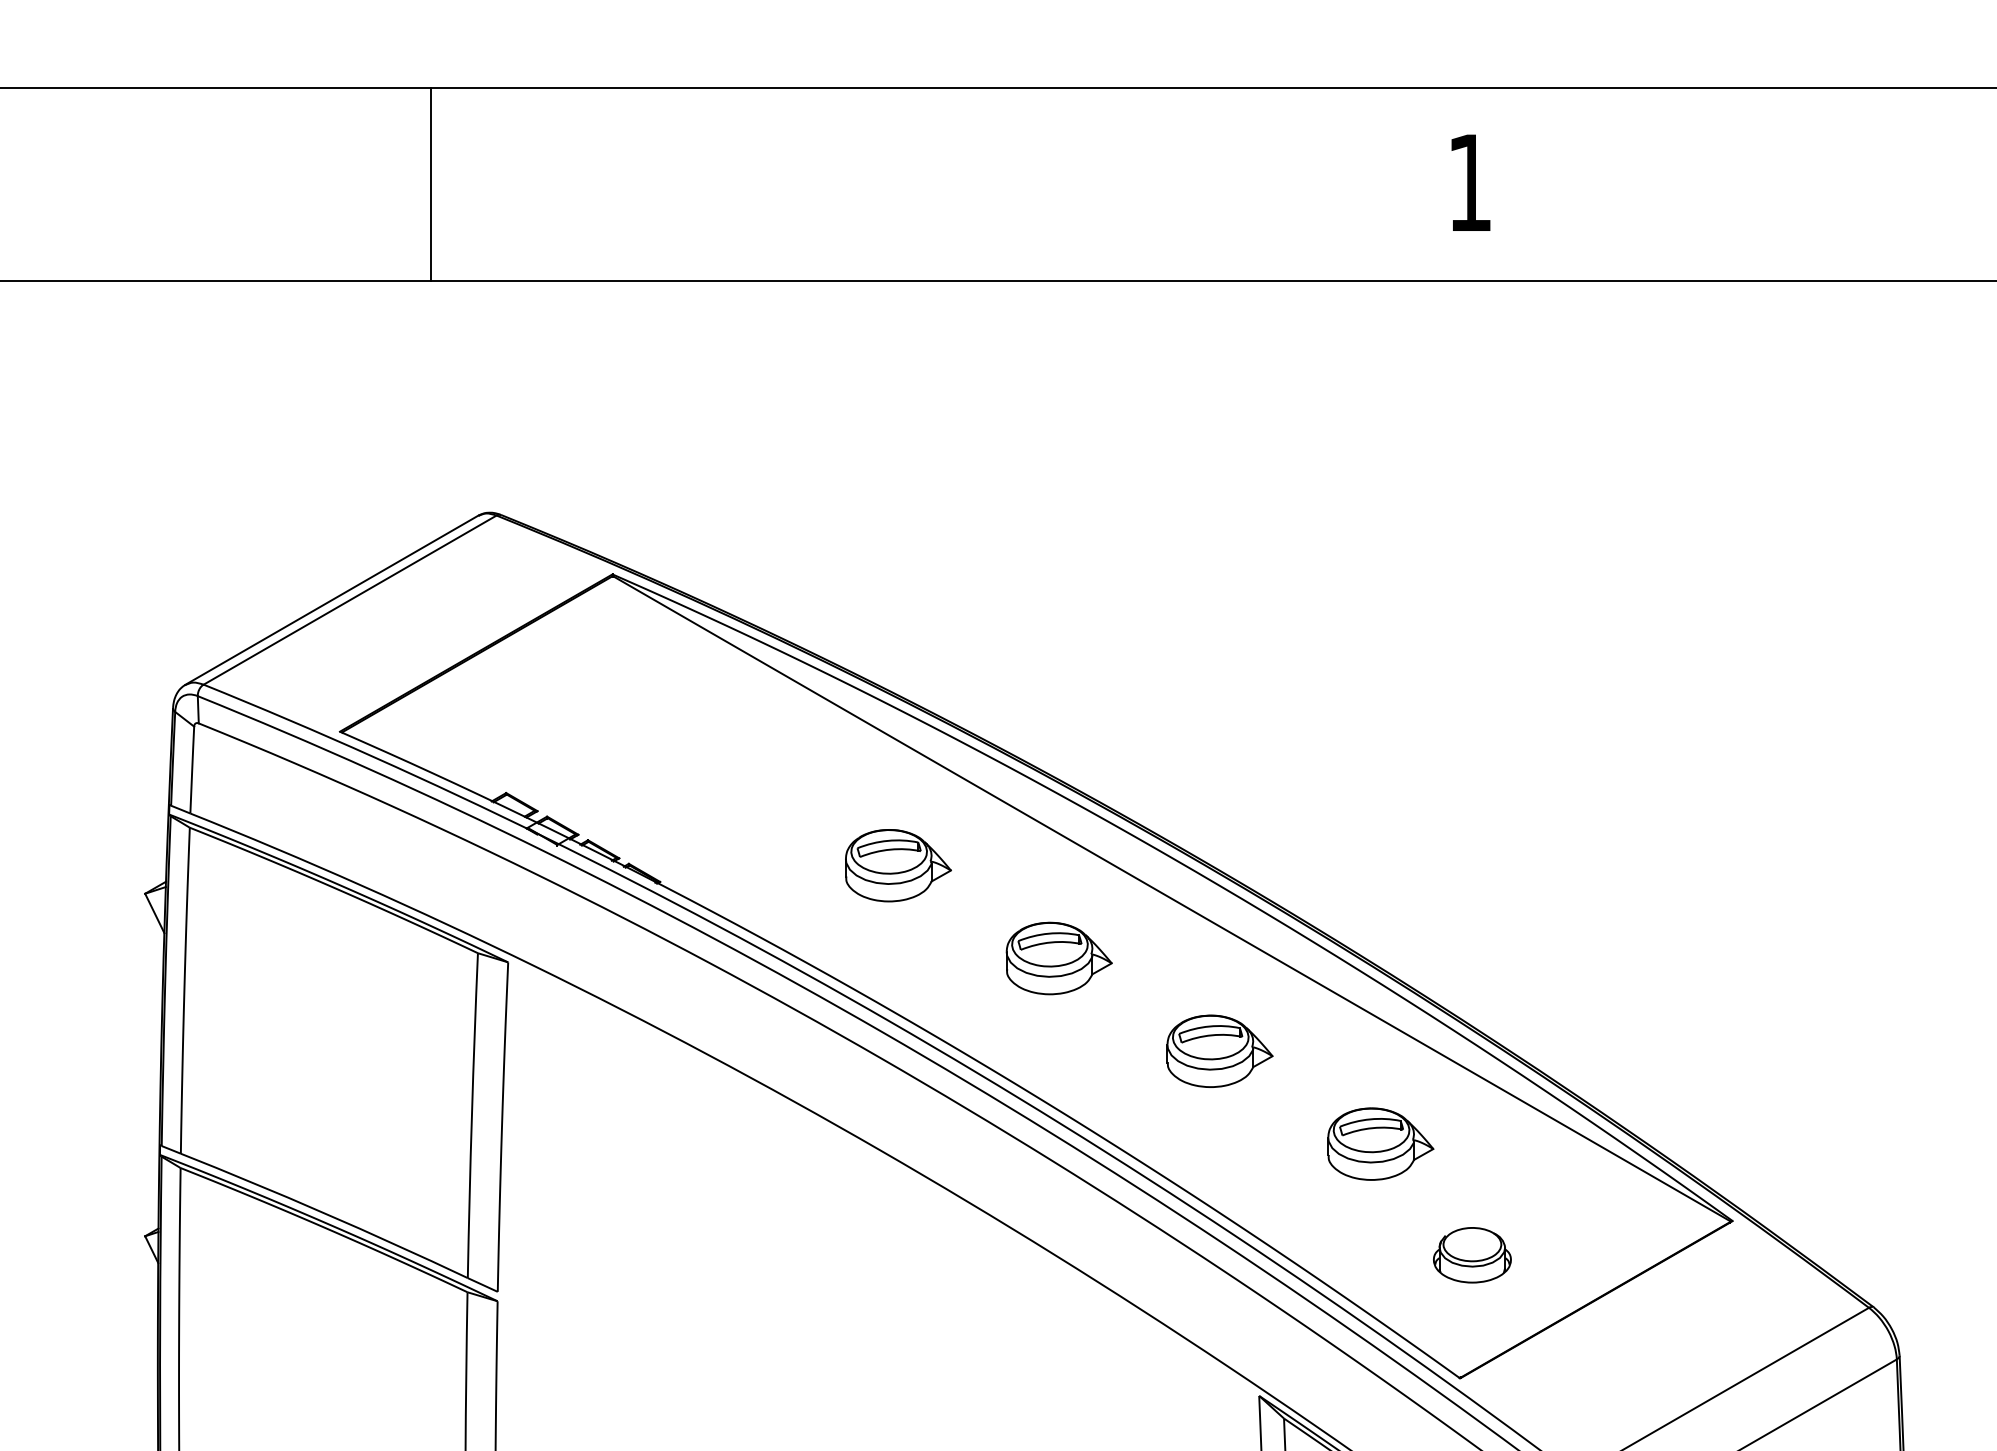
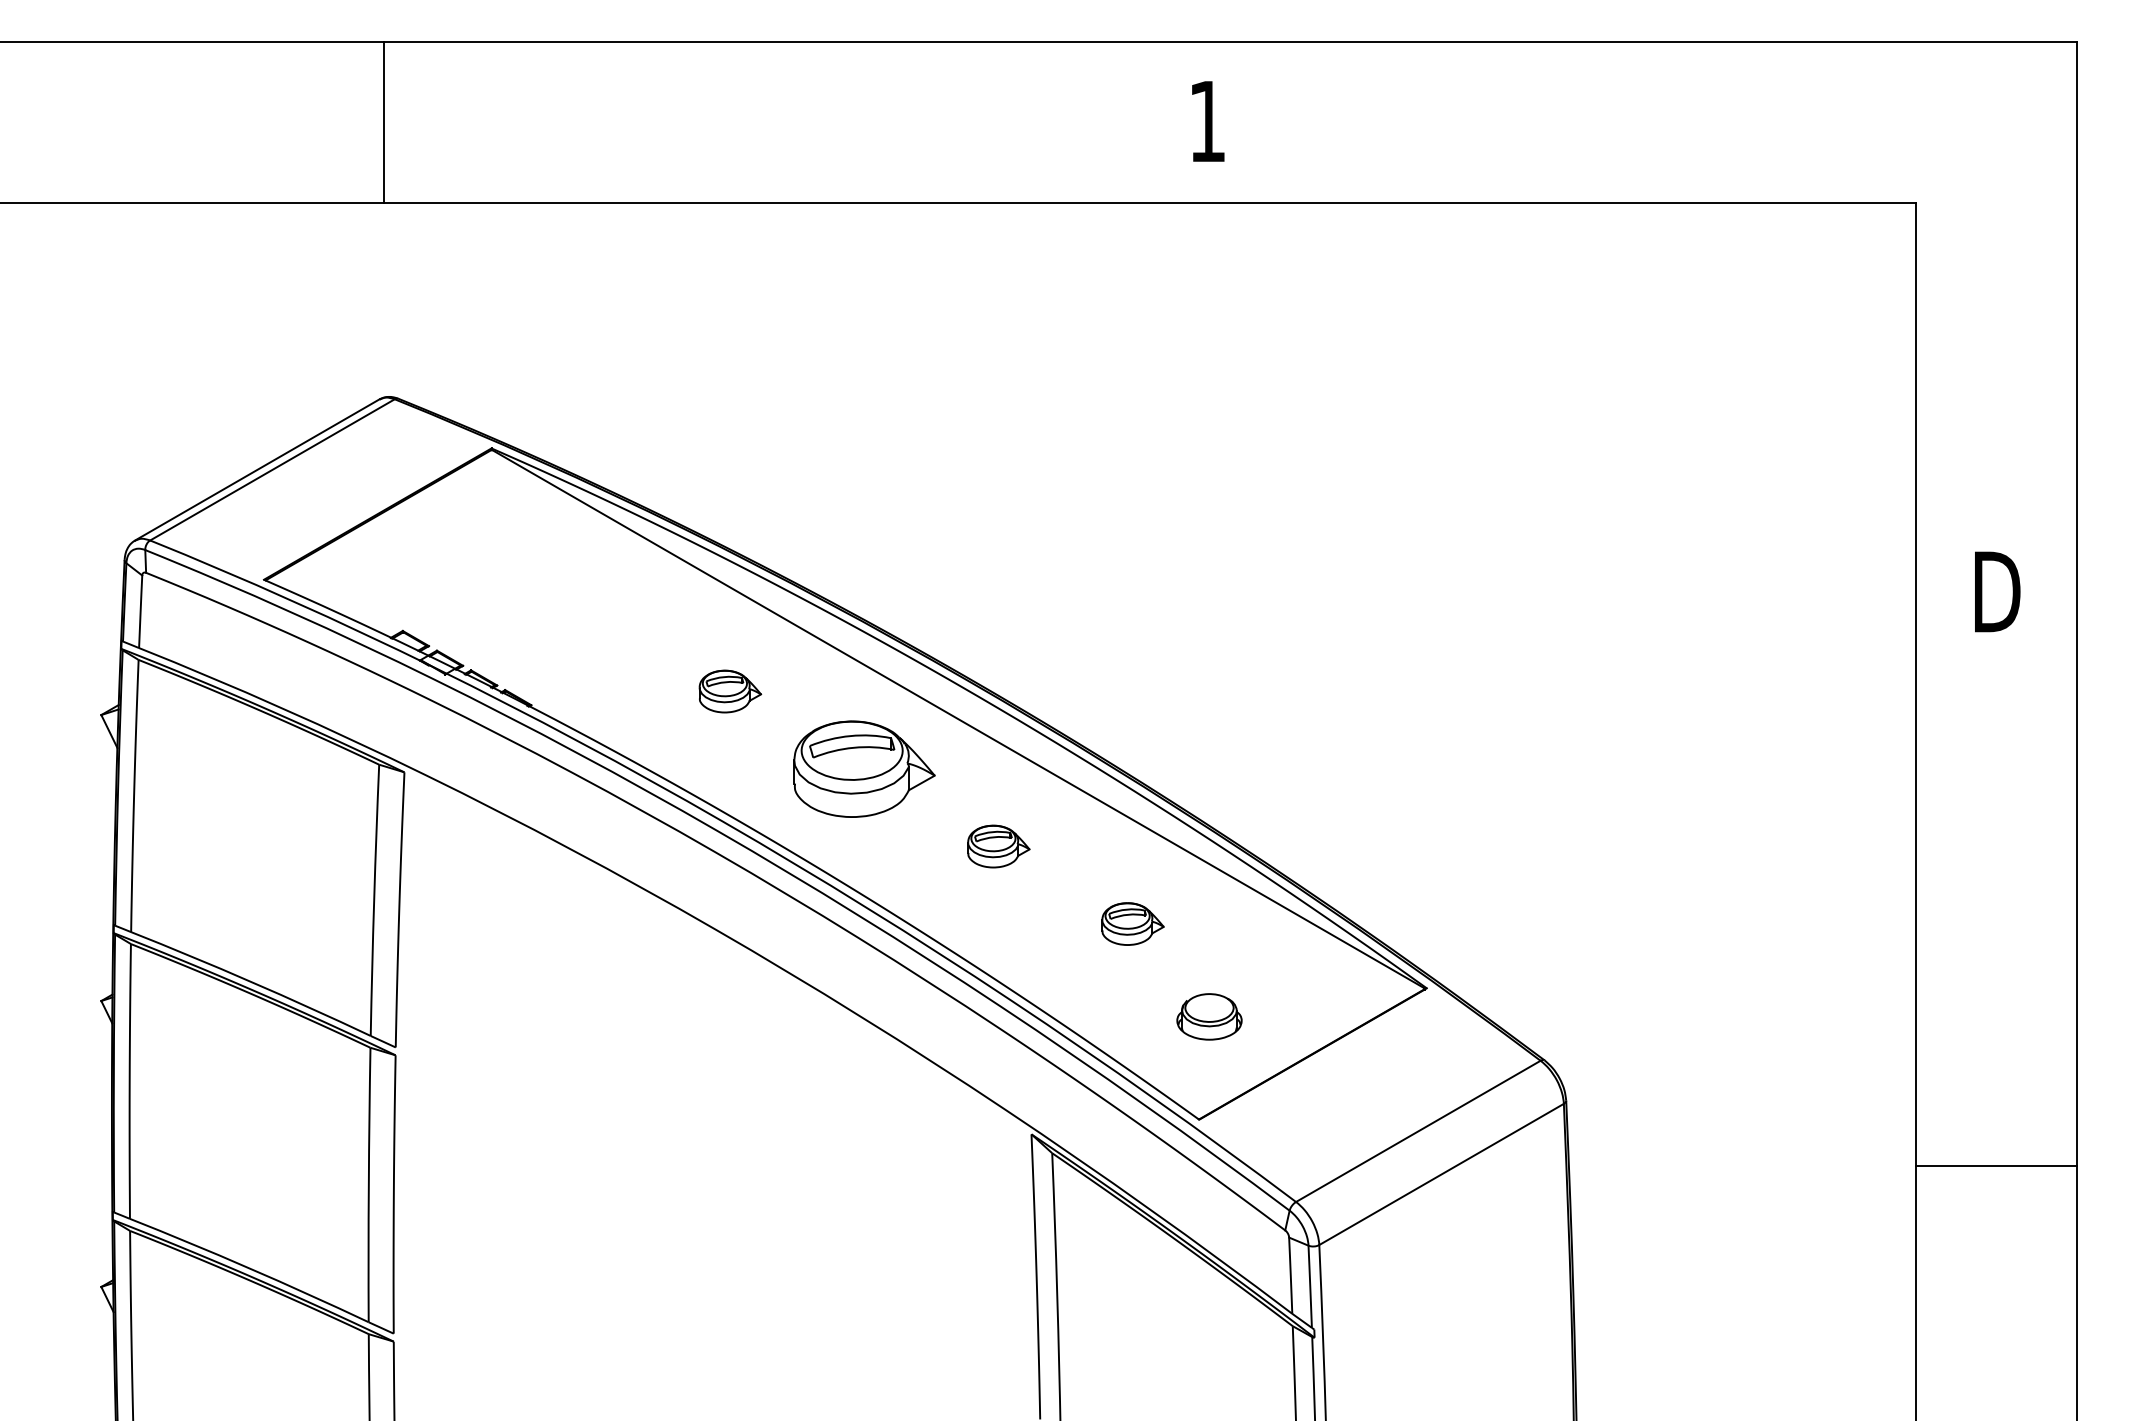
line: (430, 184) -> (383, 122), moved
part: (898, 865) -> (730, 691), size x0.7
part: (1059, 957) -> (864, 768), size x1.6
part: (1219, 1051) -> (998, 846), size x0.7
part: (1380, 1143) -> (1132, 923), size x0.7

